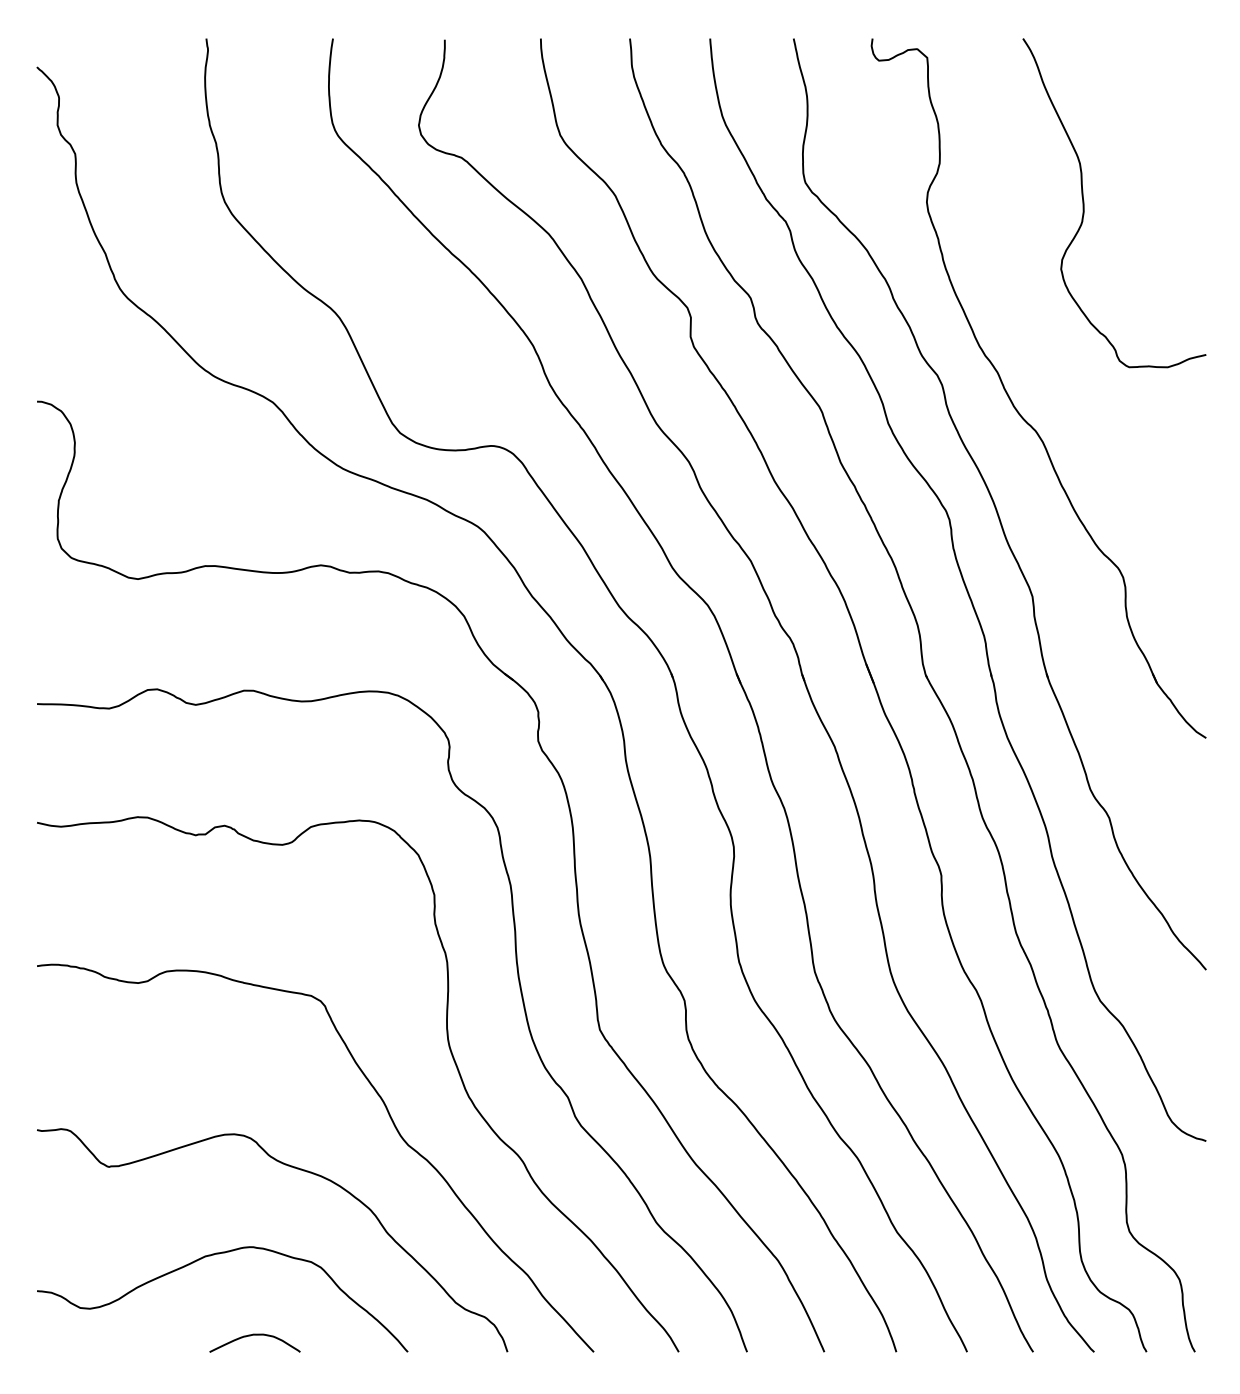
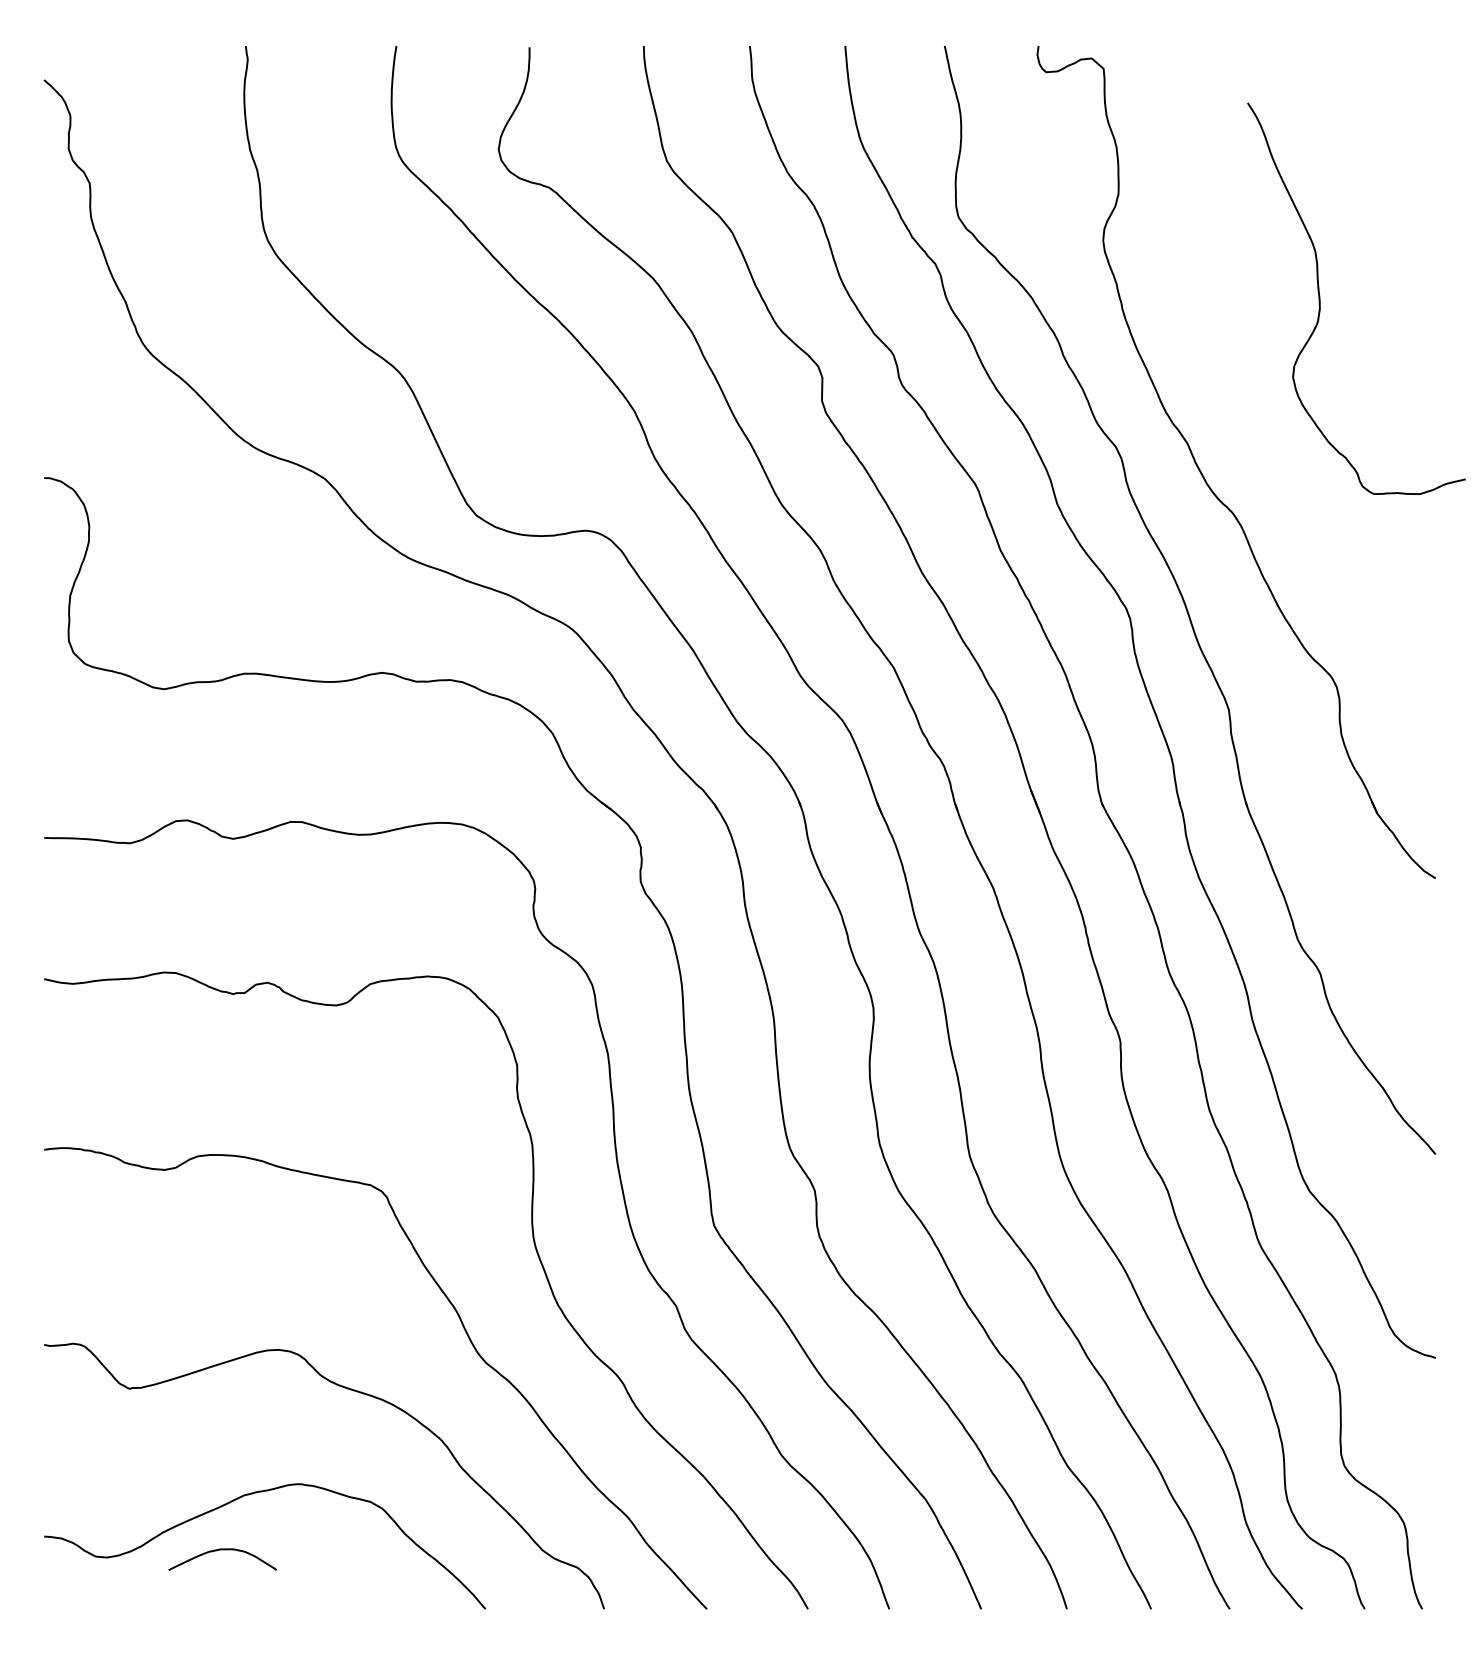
curve: (1084, 202) -> (1320, 298), moved
curve: (254, 1335) -> (222, 1550), moved

